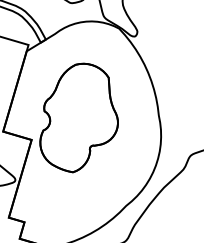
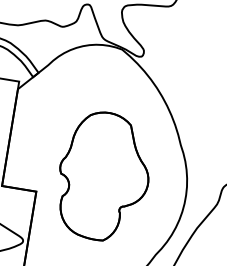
part: (78, 117) -> (101, 176), moved

